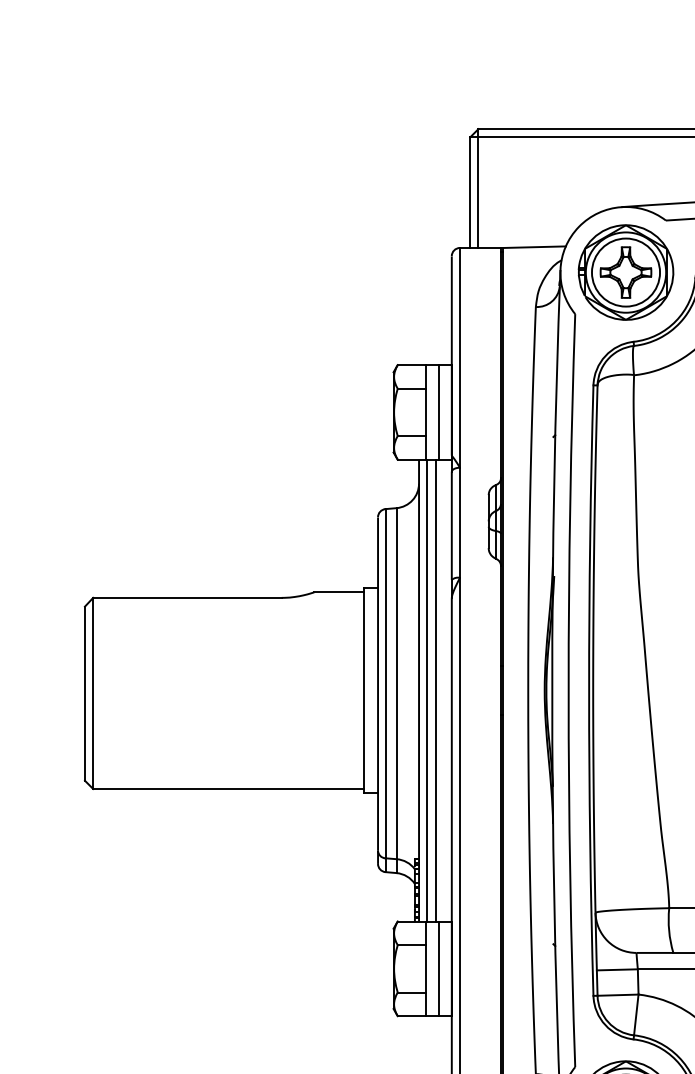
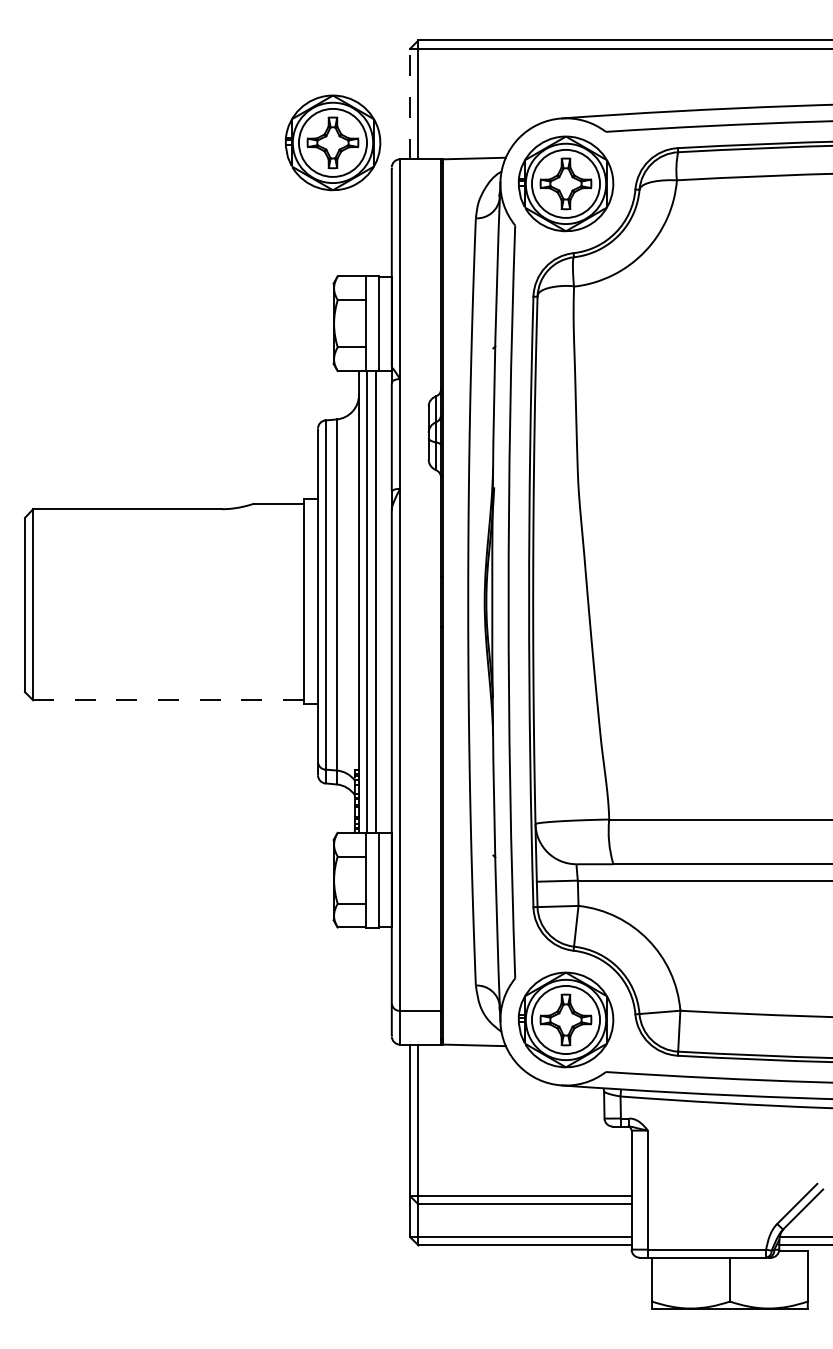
line: (470, 192) -> (410, 103), solid -> dashed
part: (392, 231) -> (332, 142), added
line: (228, 789) -> (168, 700), solid -> dashed

